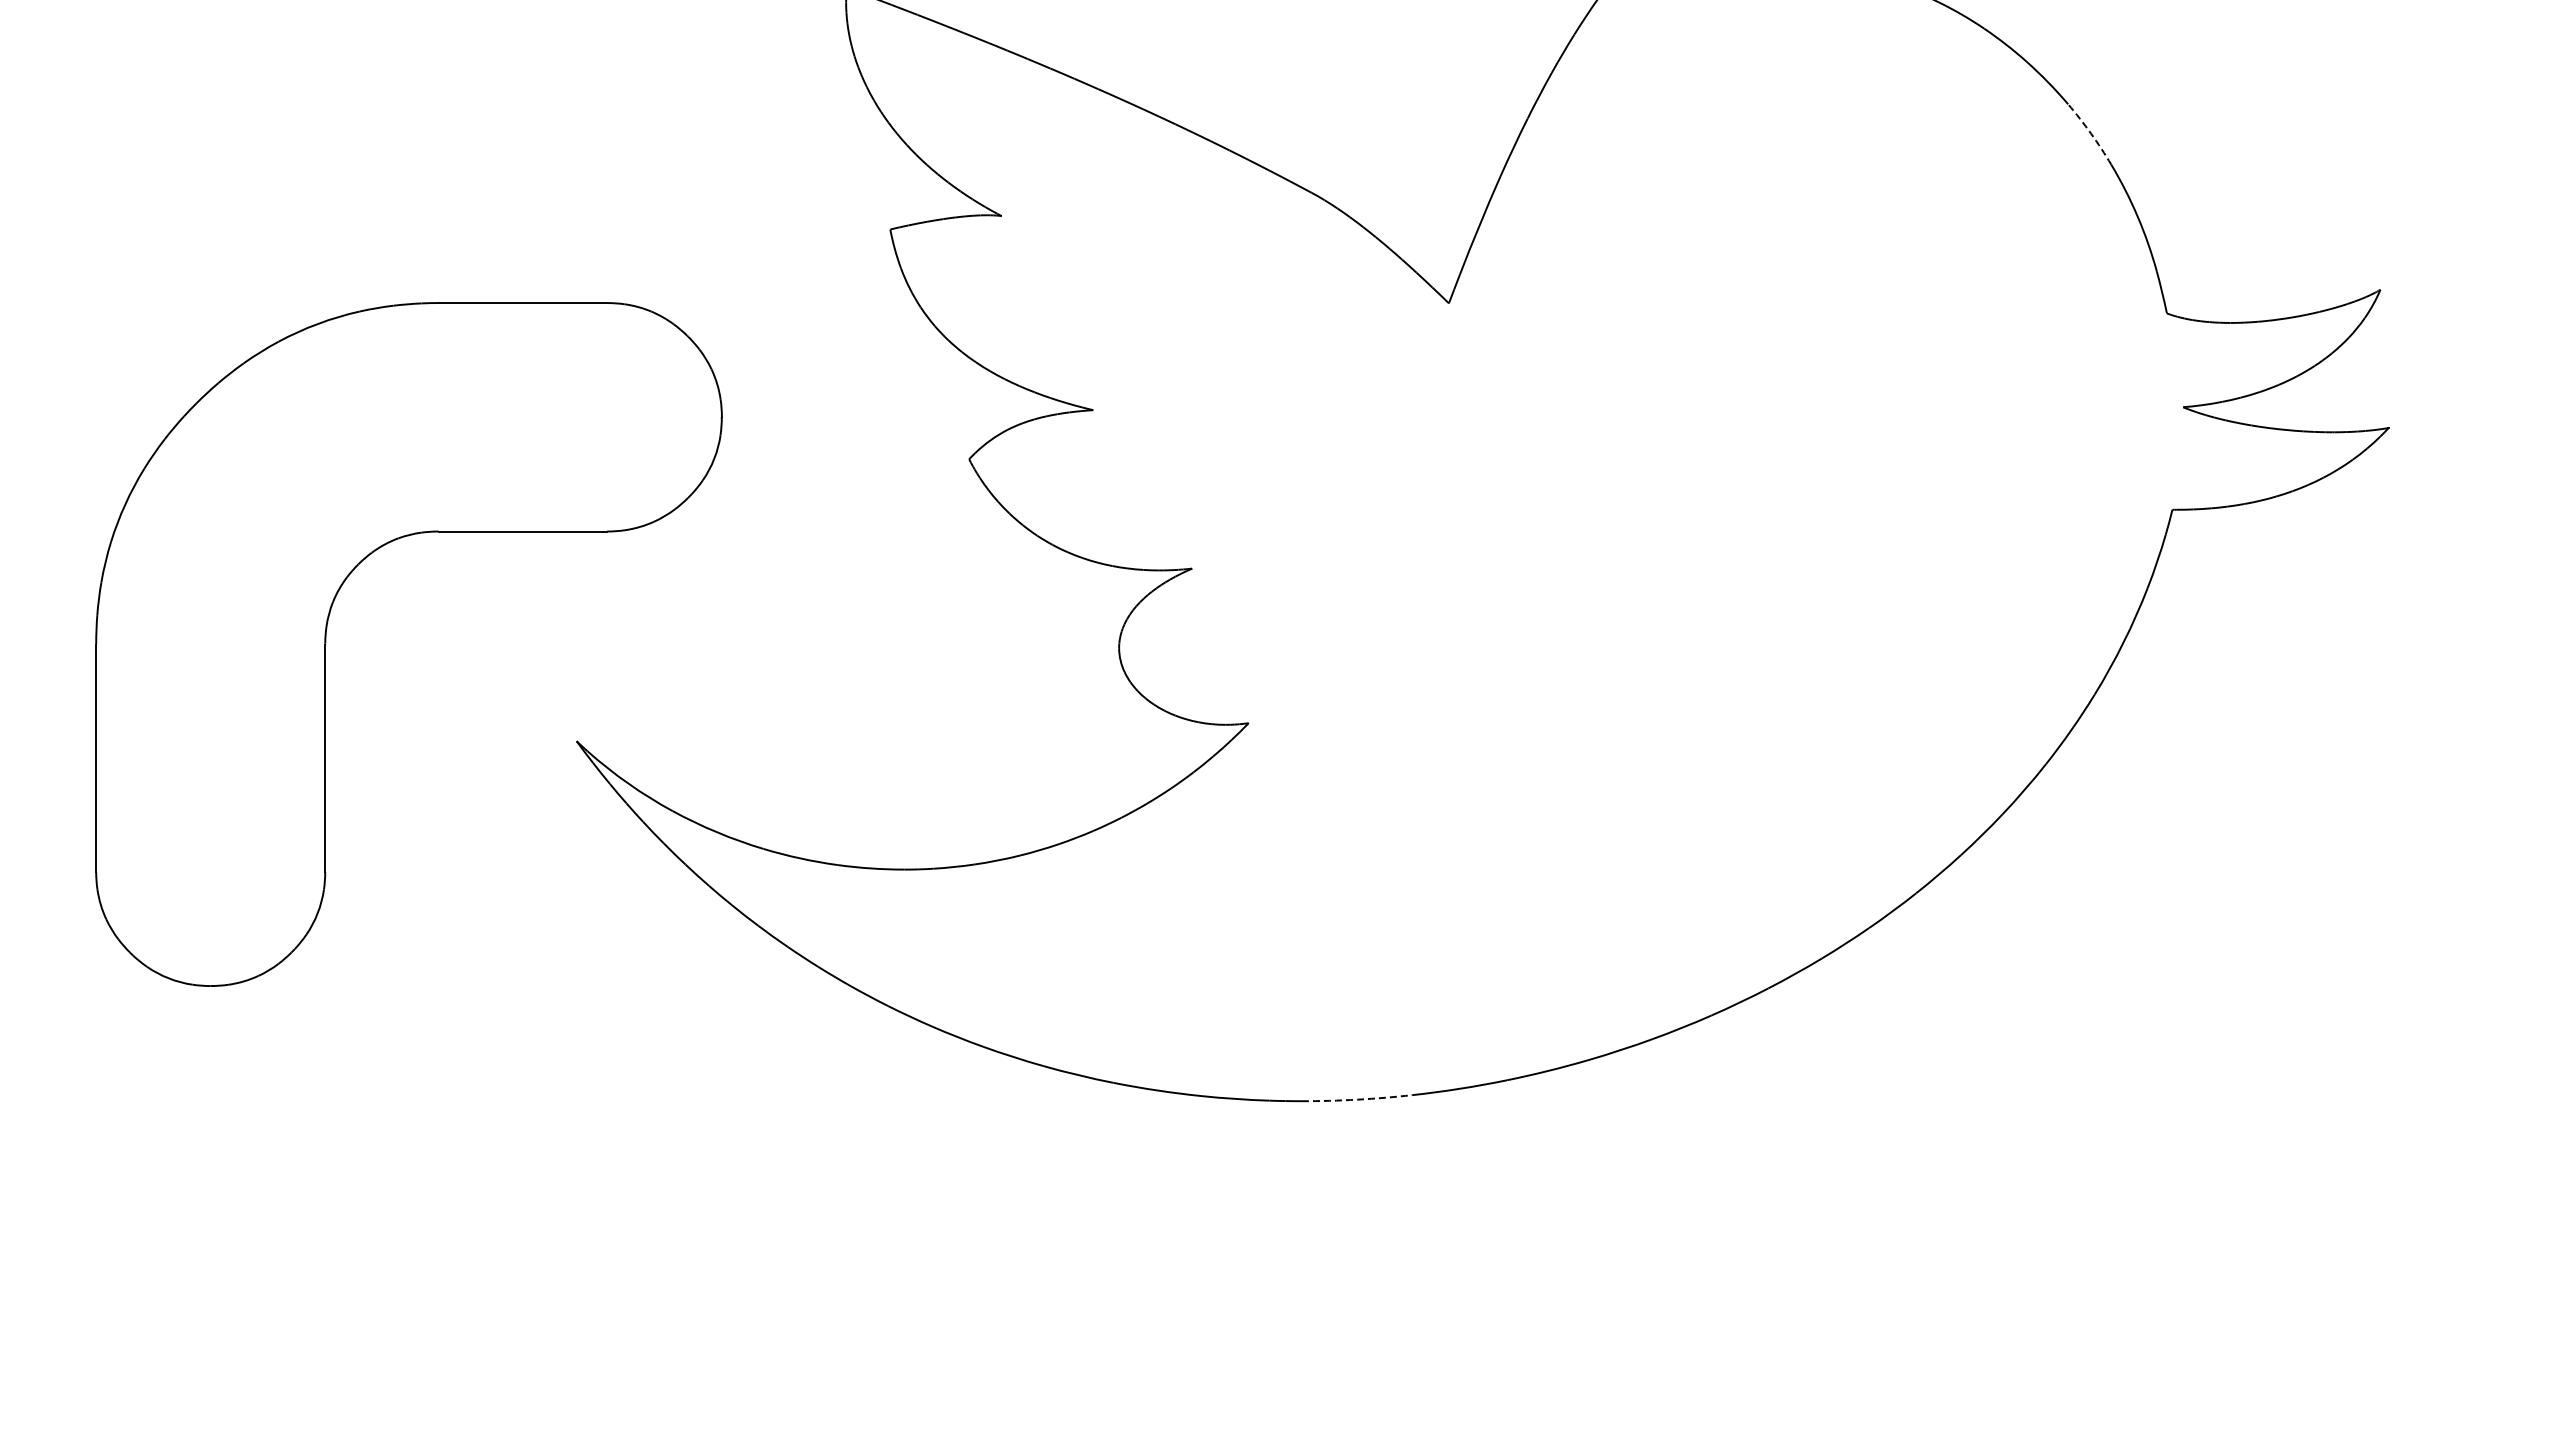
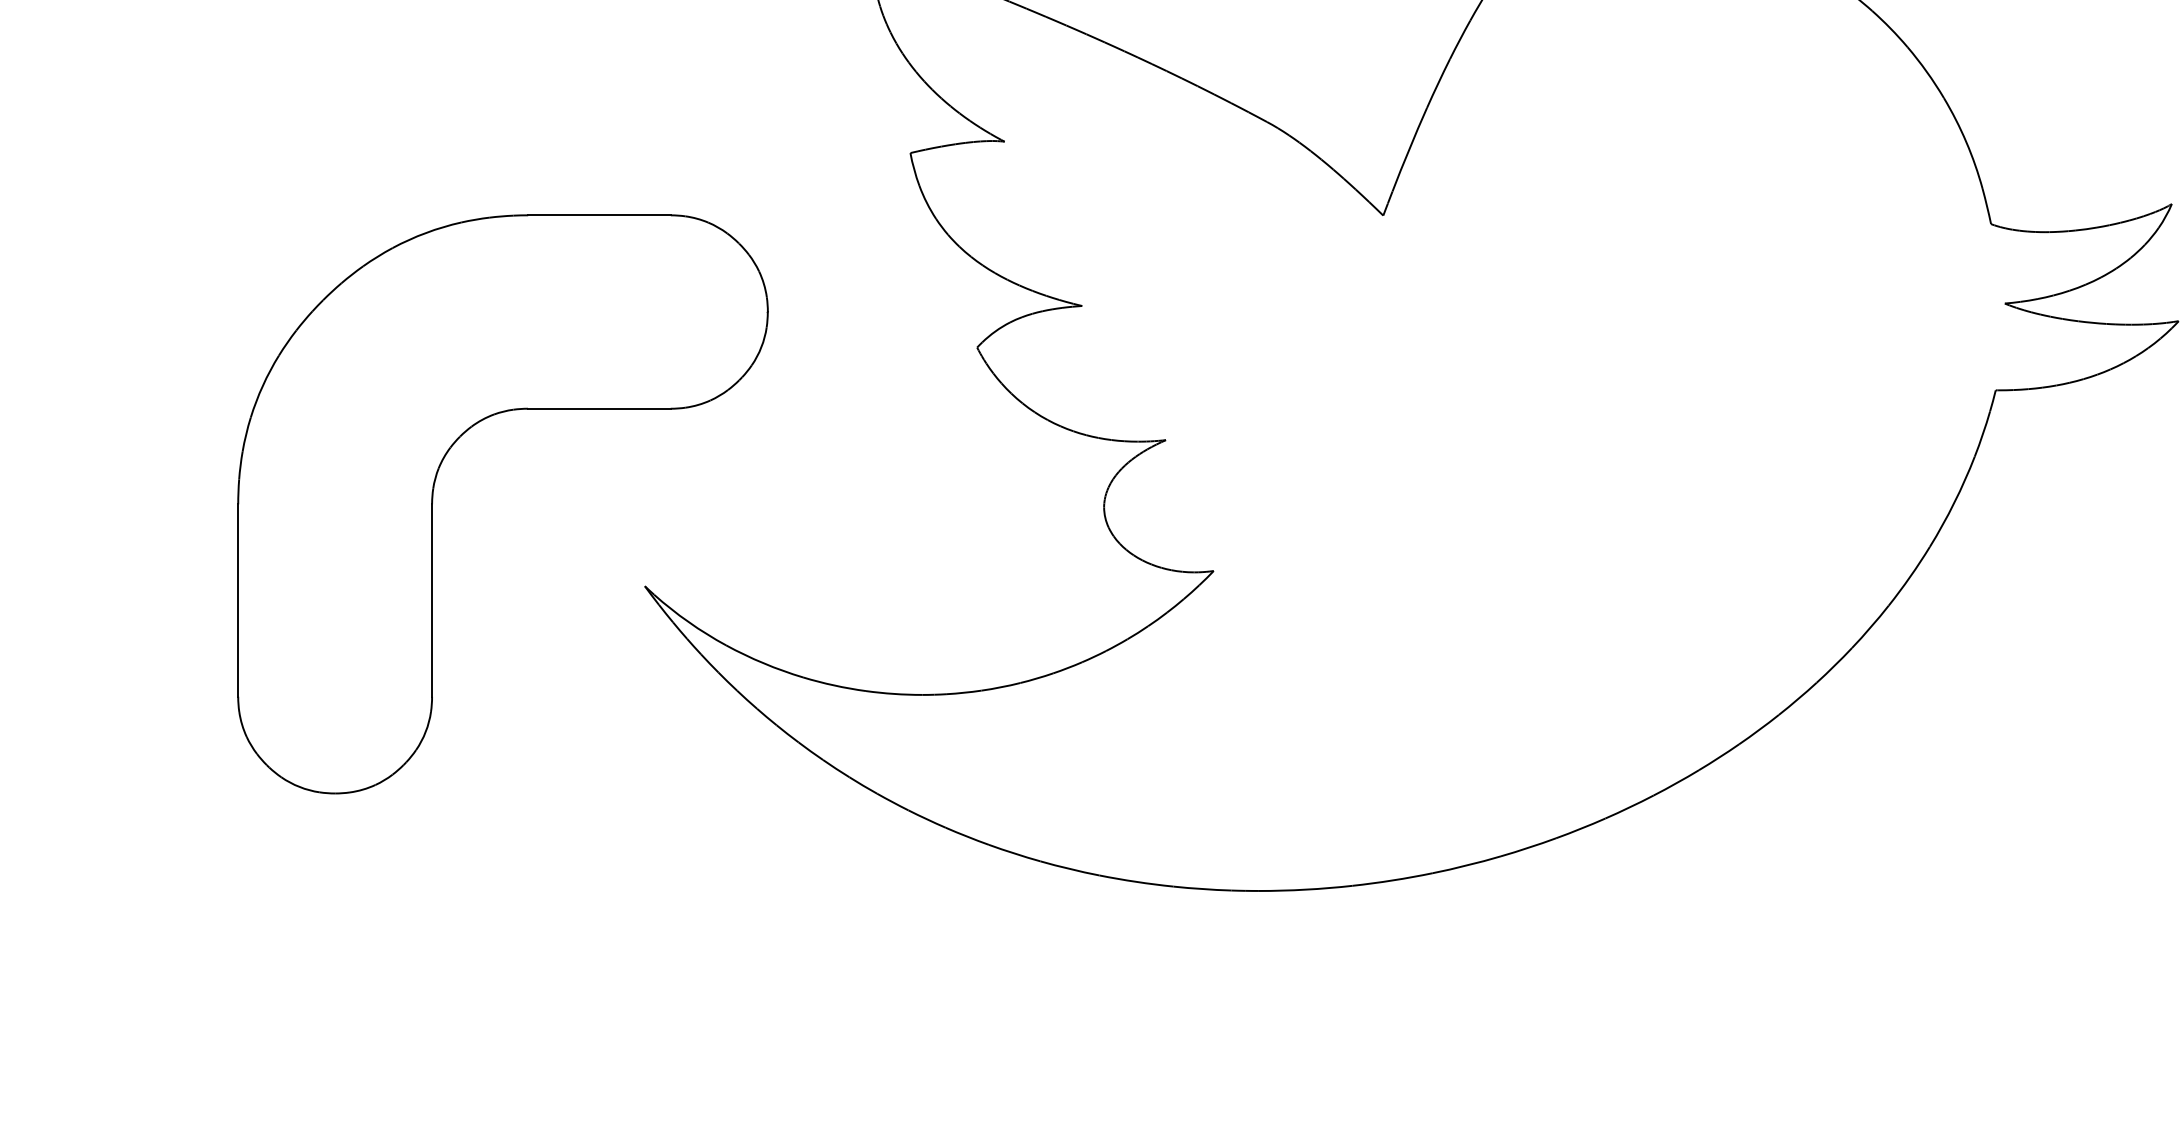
arc: (2091, 133) -> (1927, 71), dashed -> solid
arc: (1357, 1099) -> (1305, 889), dashed -> solid

